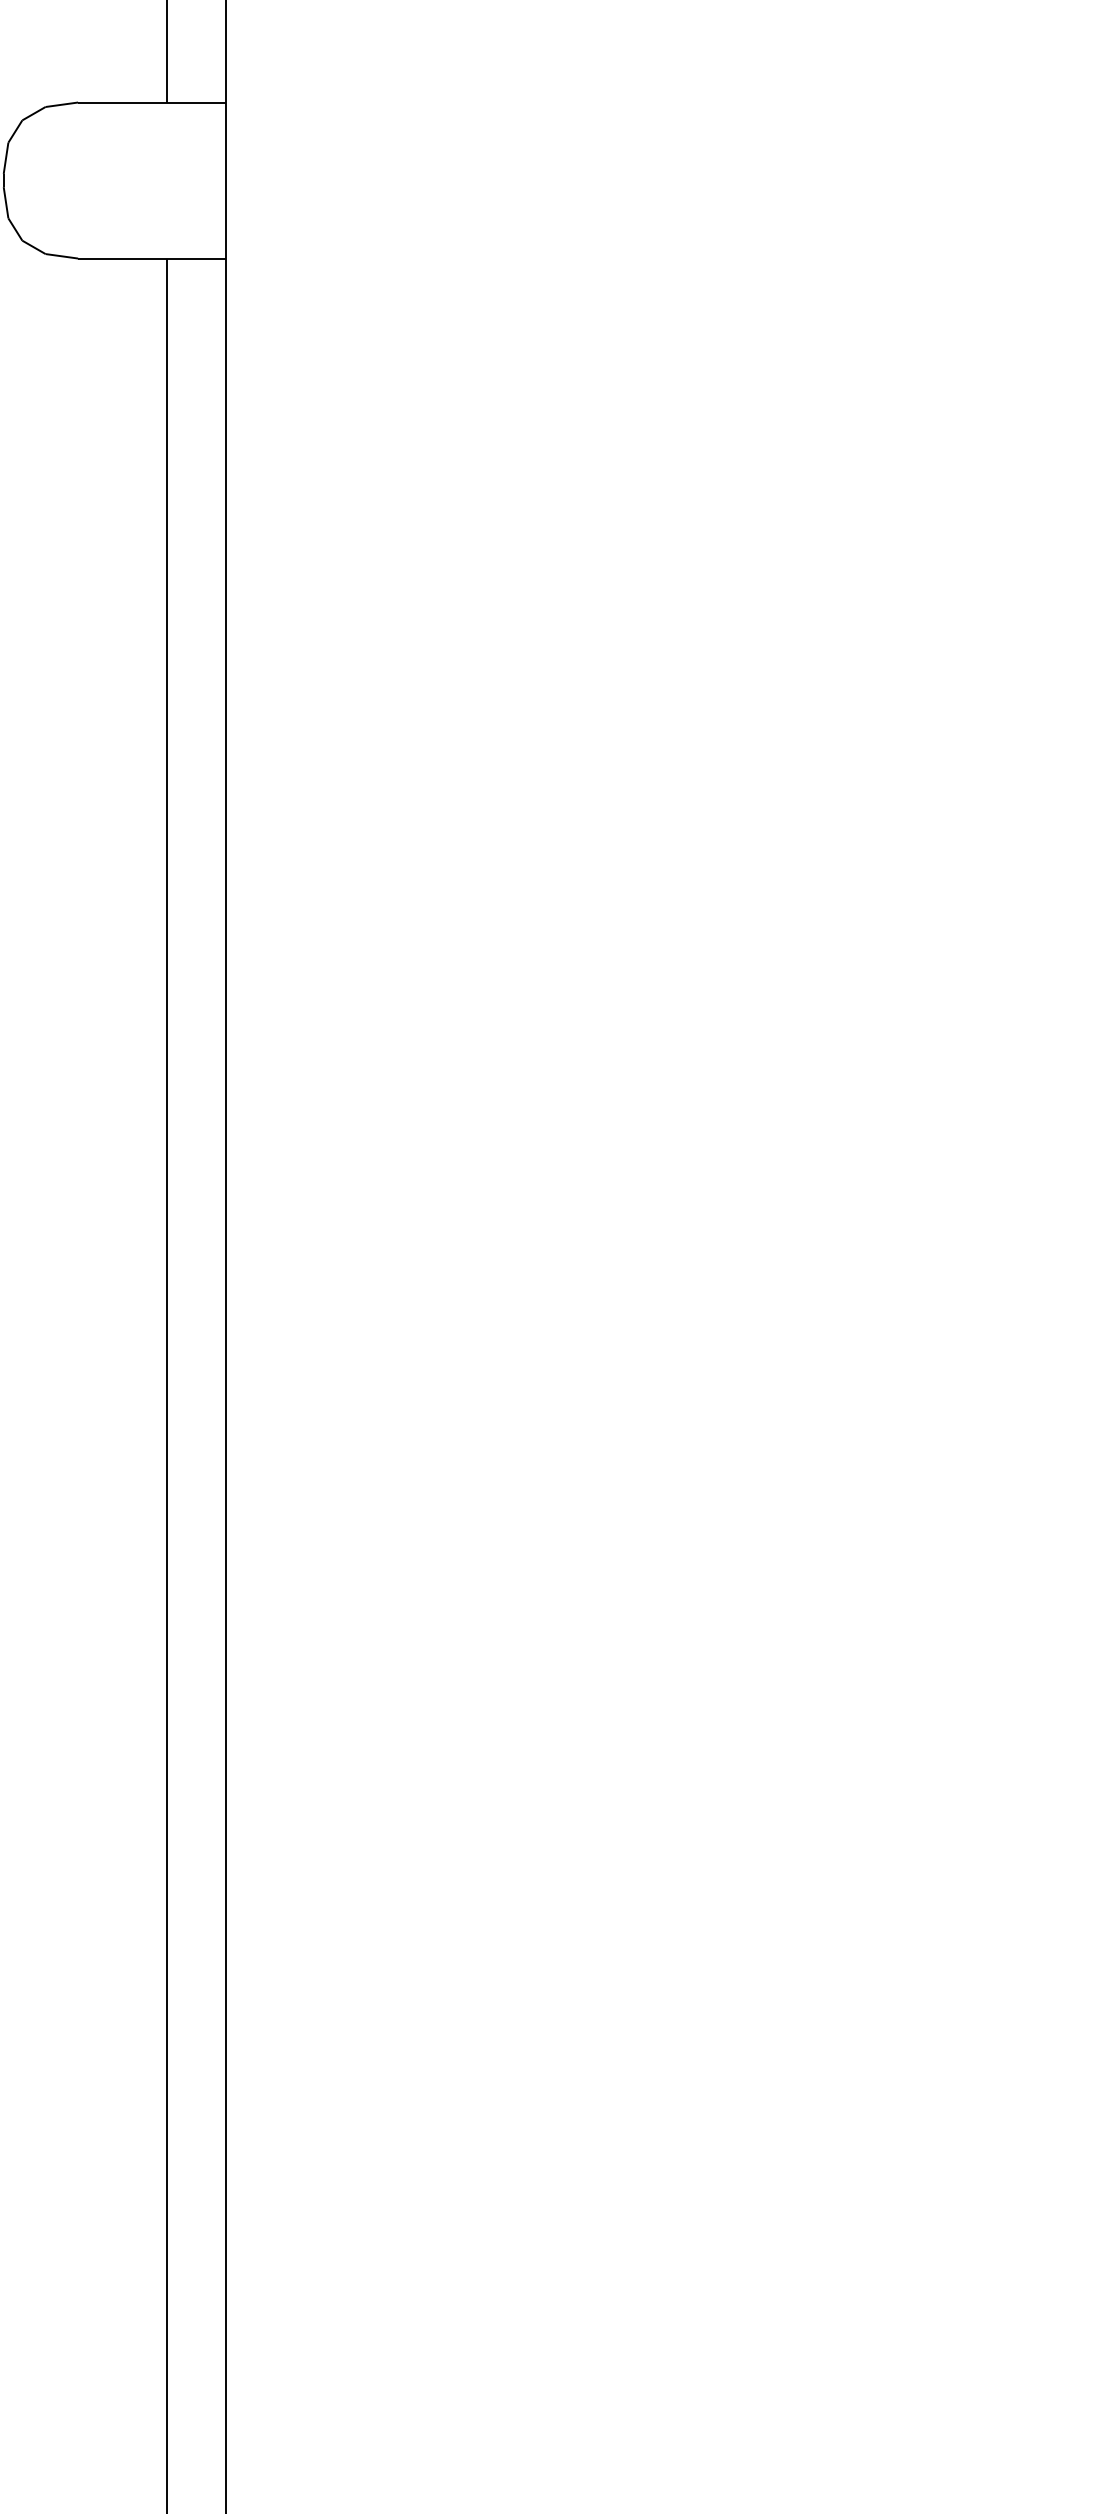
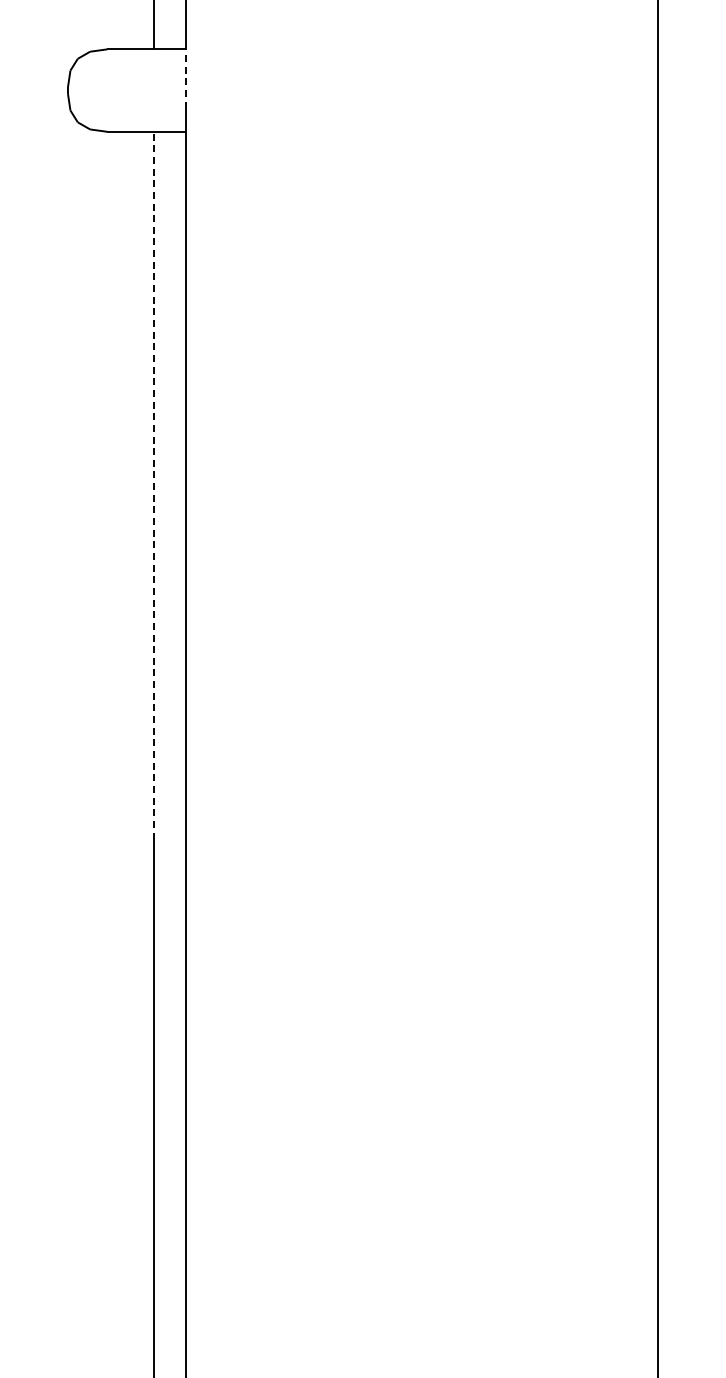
line: (226, 159) -> (185, 79), solid -> dashed
line: (167, 927) -> (154, 485), solid -> dashed

